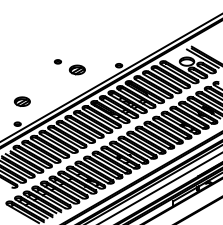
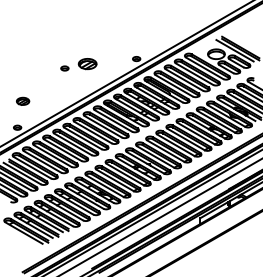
part: (57, 61) -> (64, 68), moved
part: (21, 101) -> (22, 101), size x0.7

